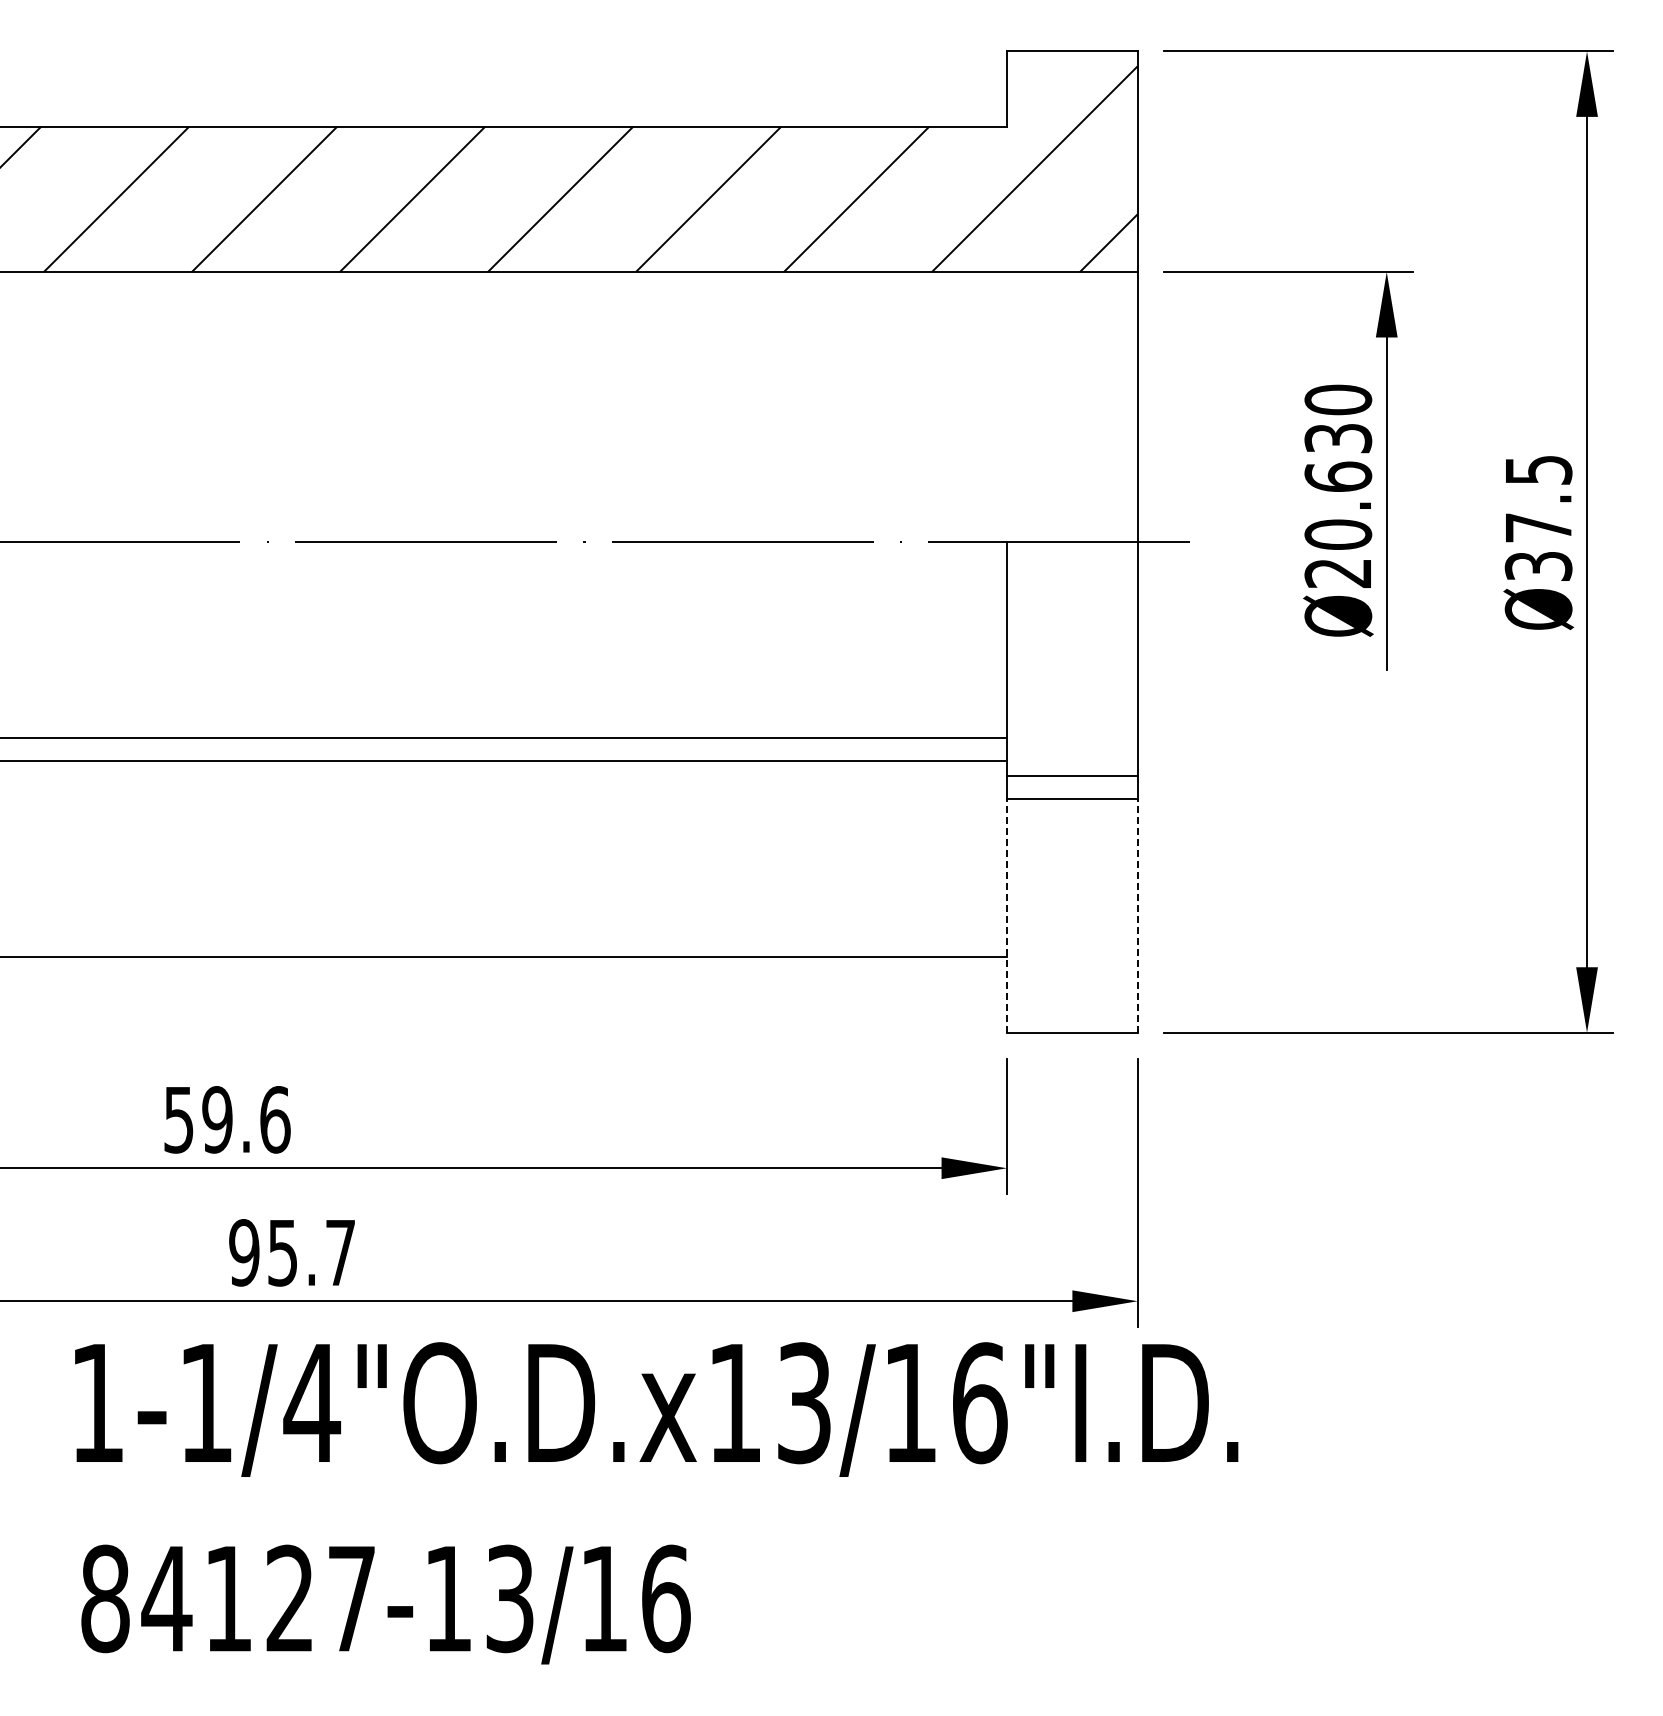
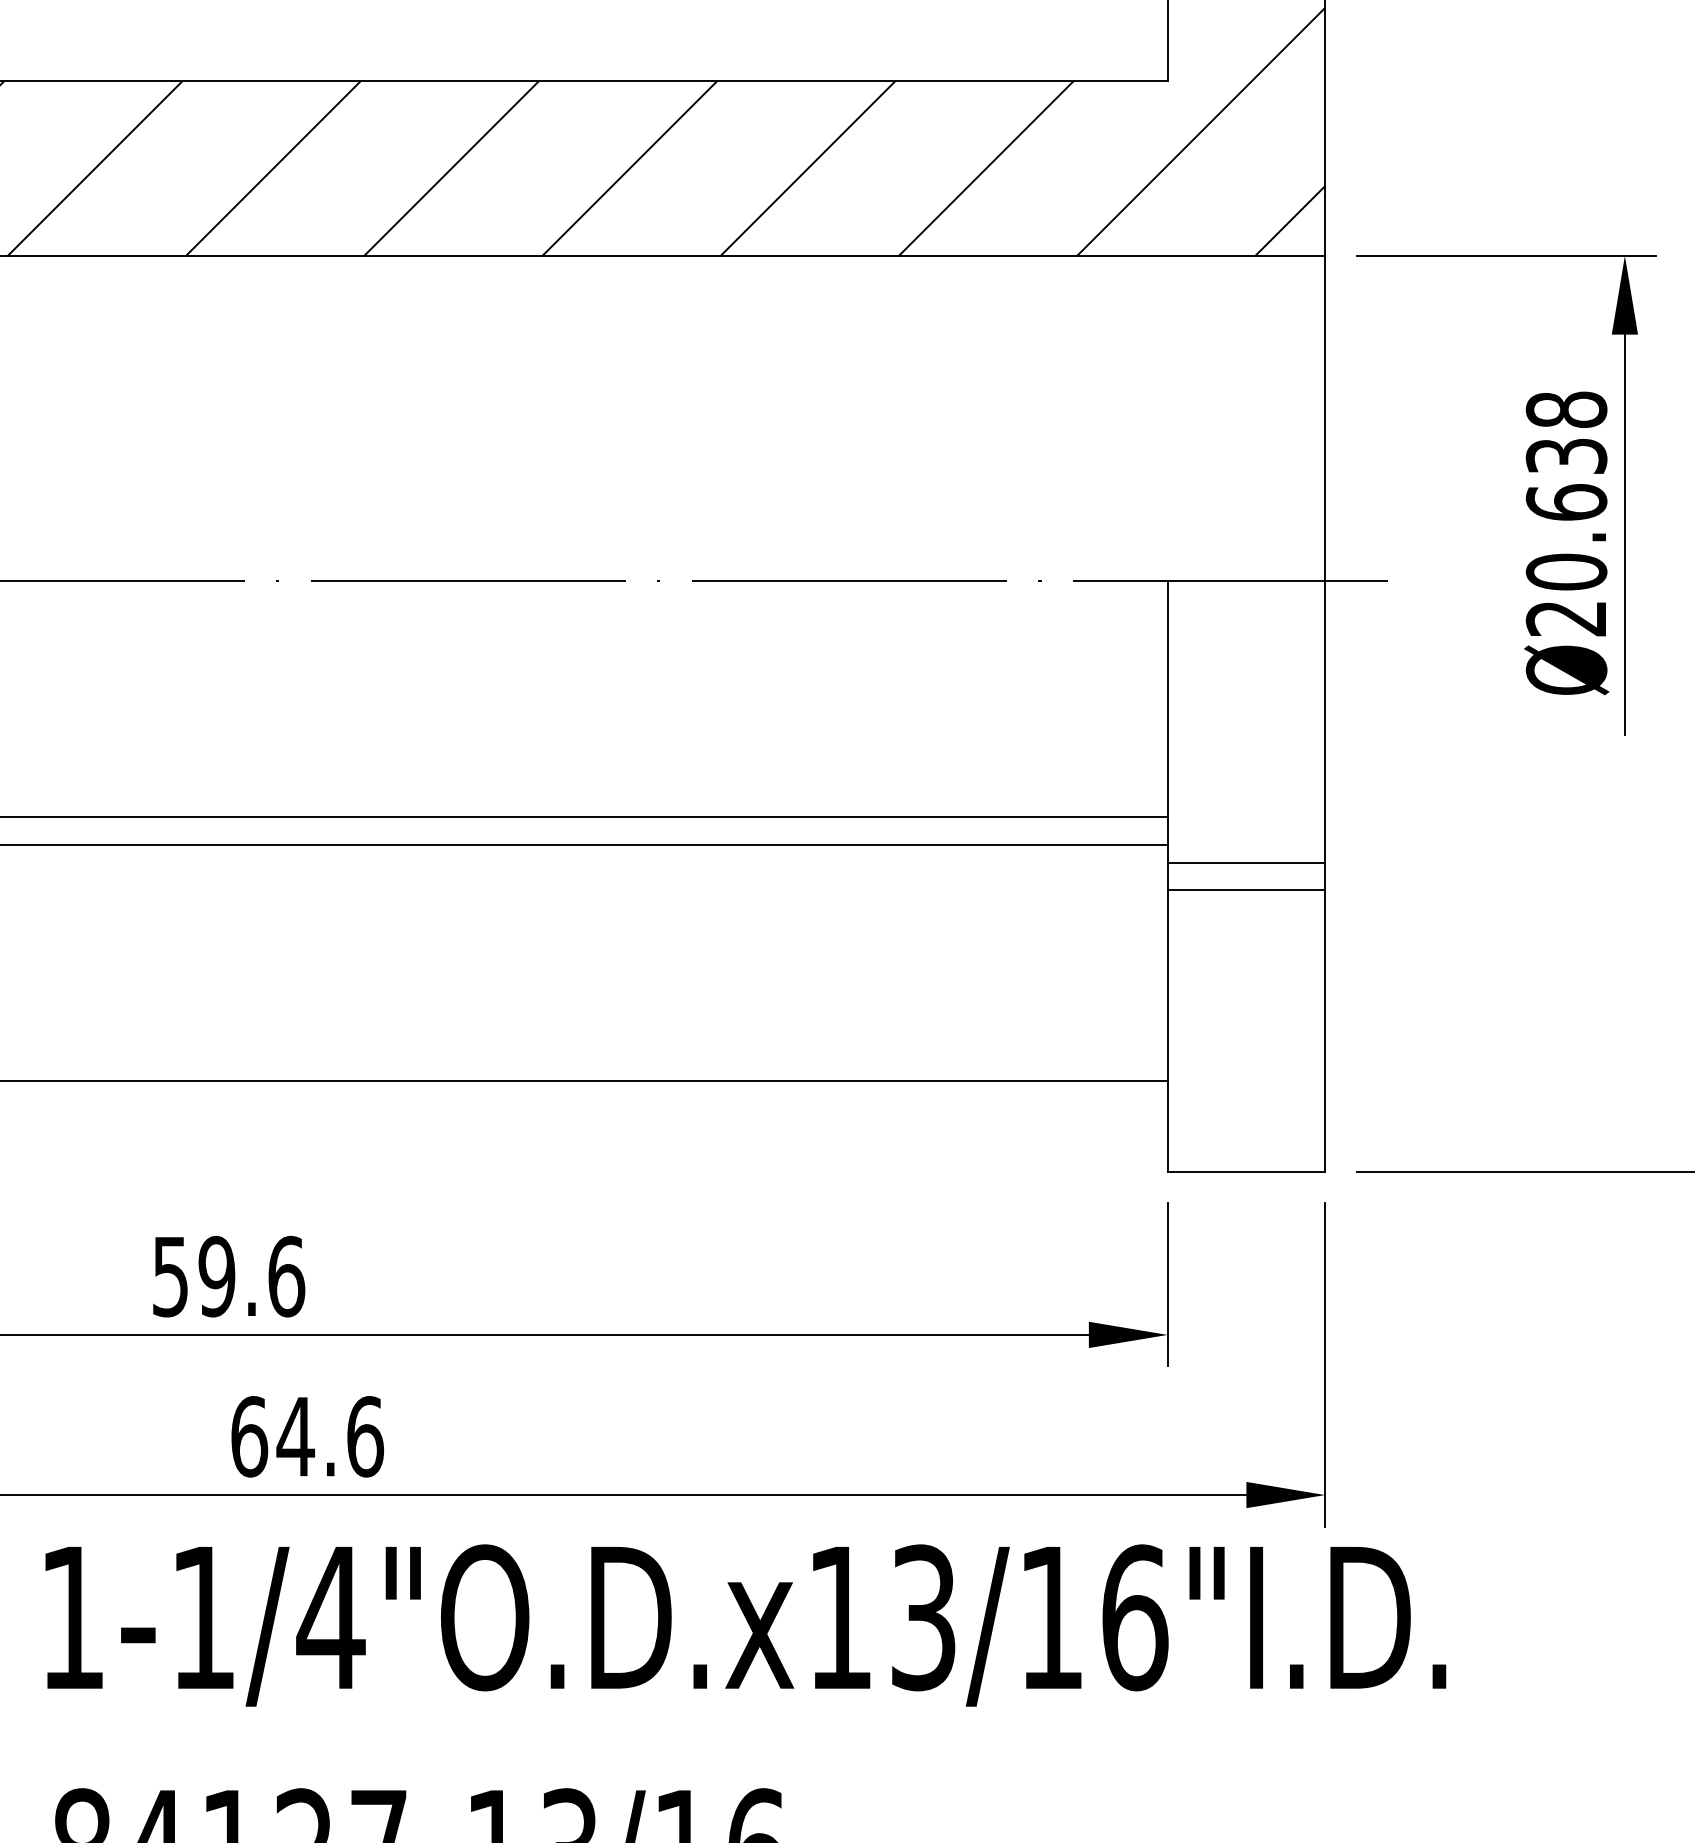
text: (1337, 399) -> (1565, 409), Ø20.630 -> Ø20.638
line: (1006, 915) -> (1167, 1030), dashed -> solid
line: (1137, 915) -> (1324, 1030), dashed -> solid
text: (292, 1252) -> (307, 1436), 95.7 -> 64.6

